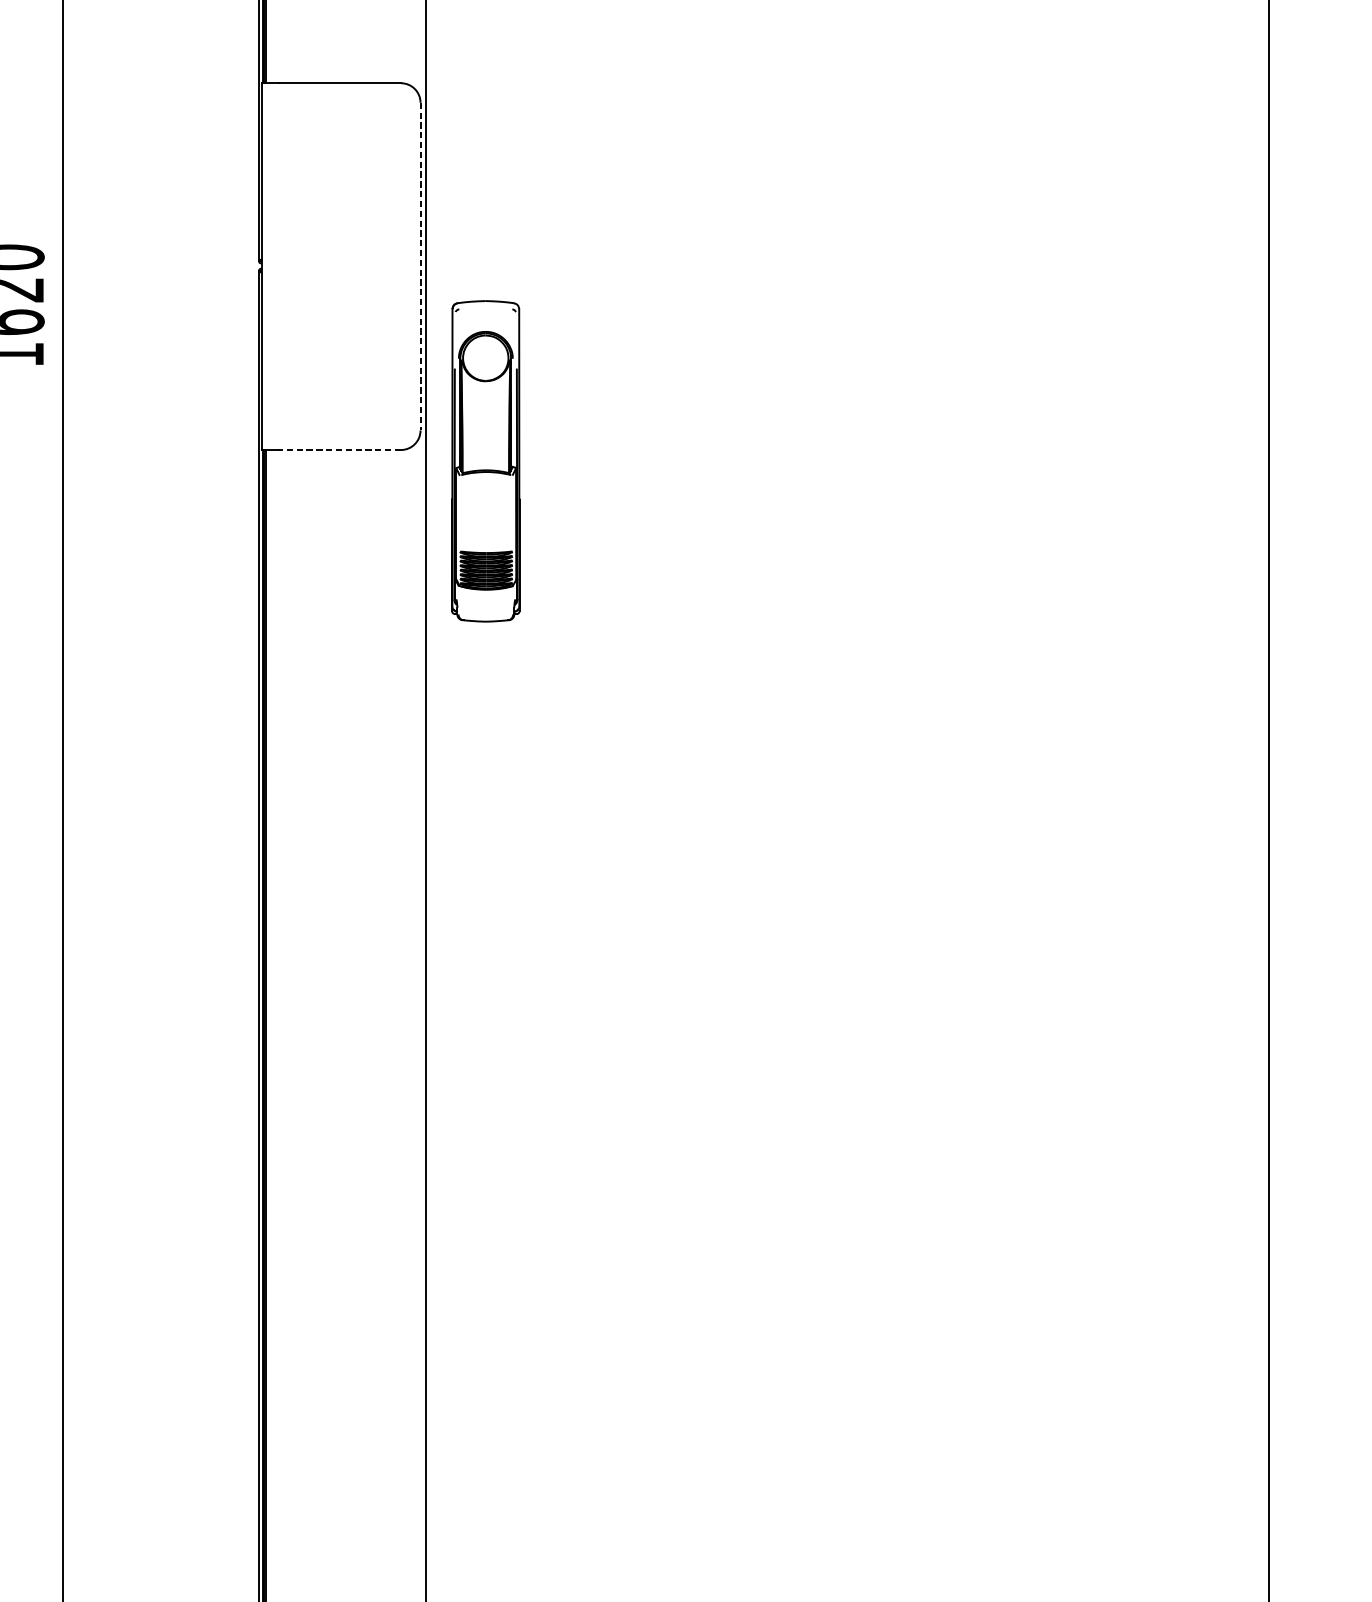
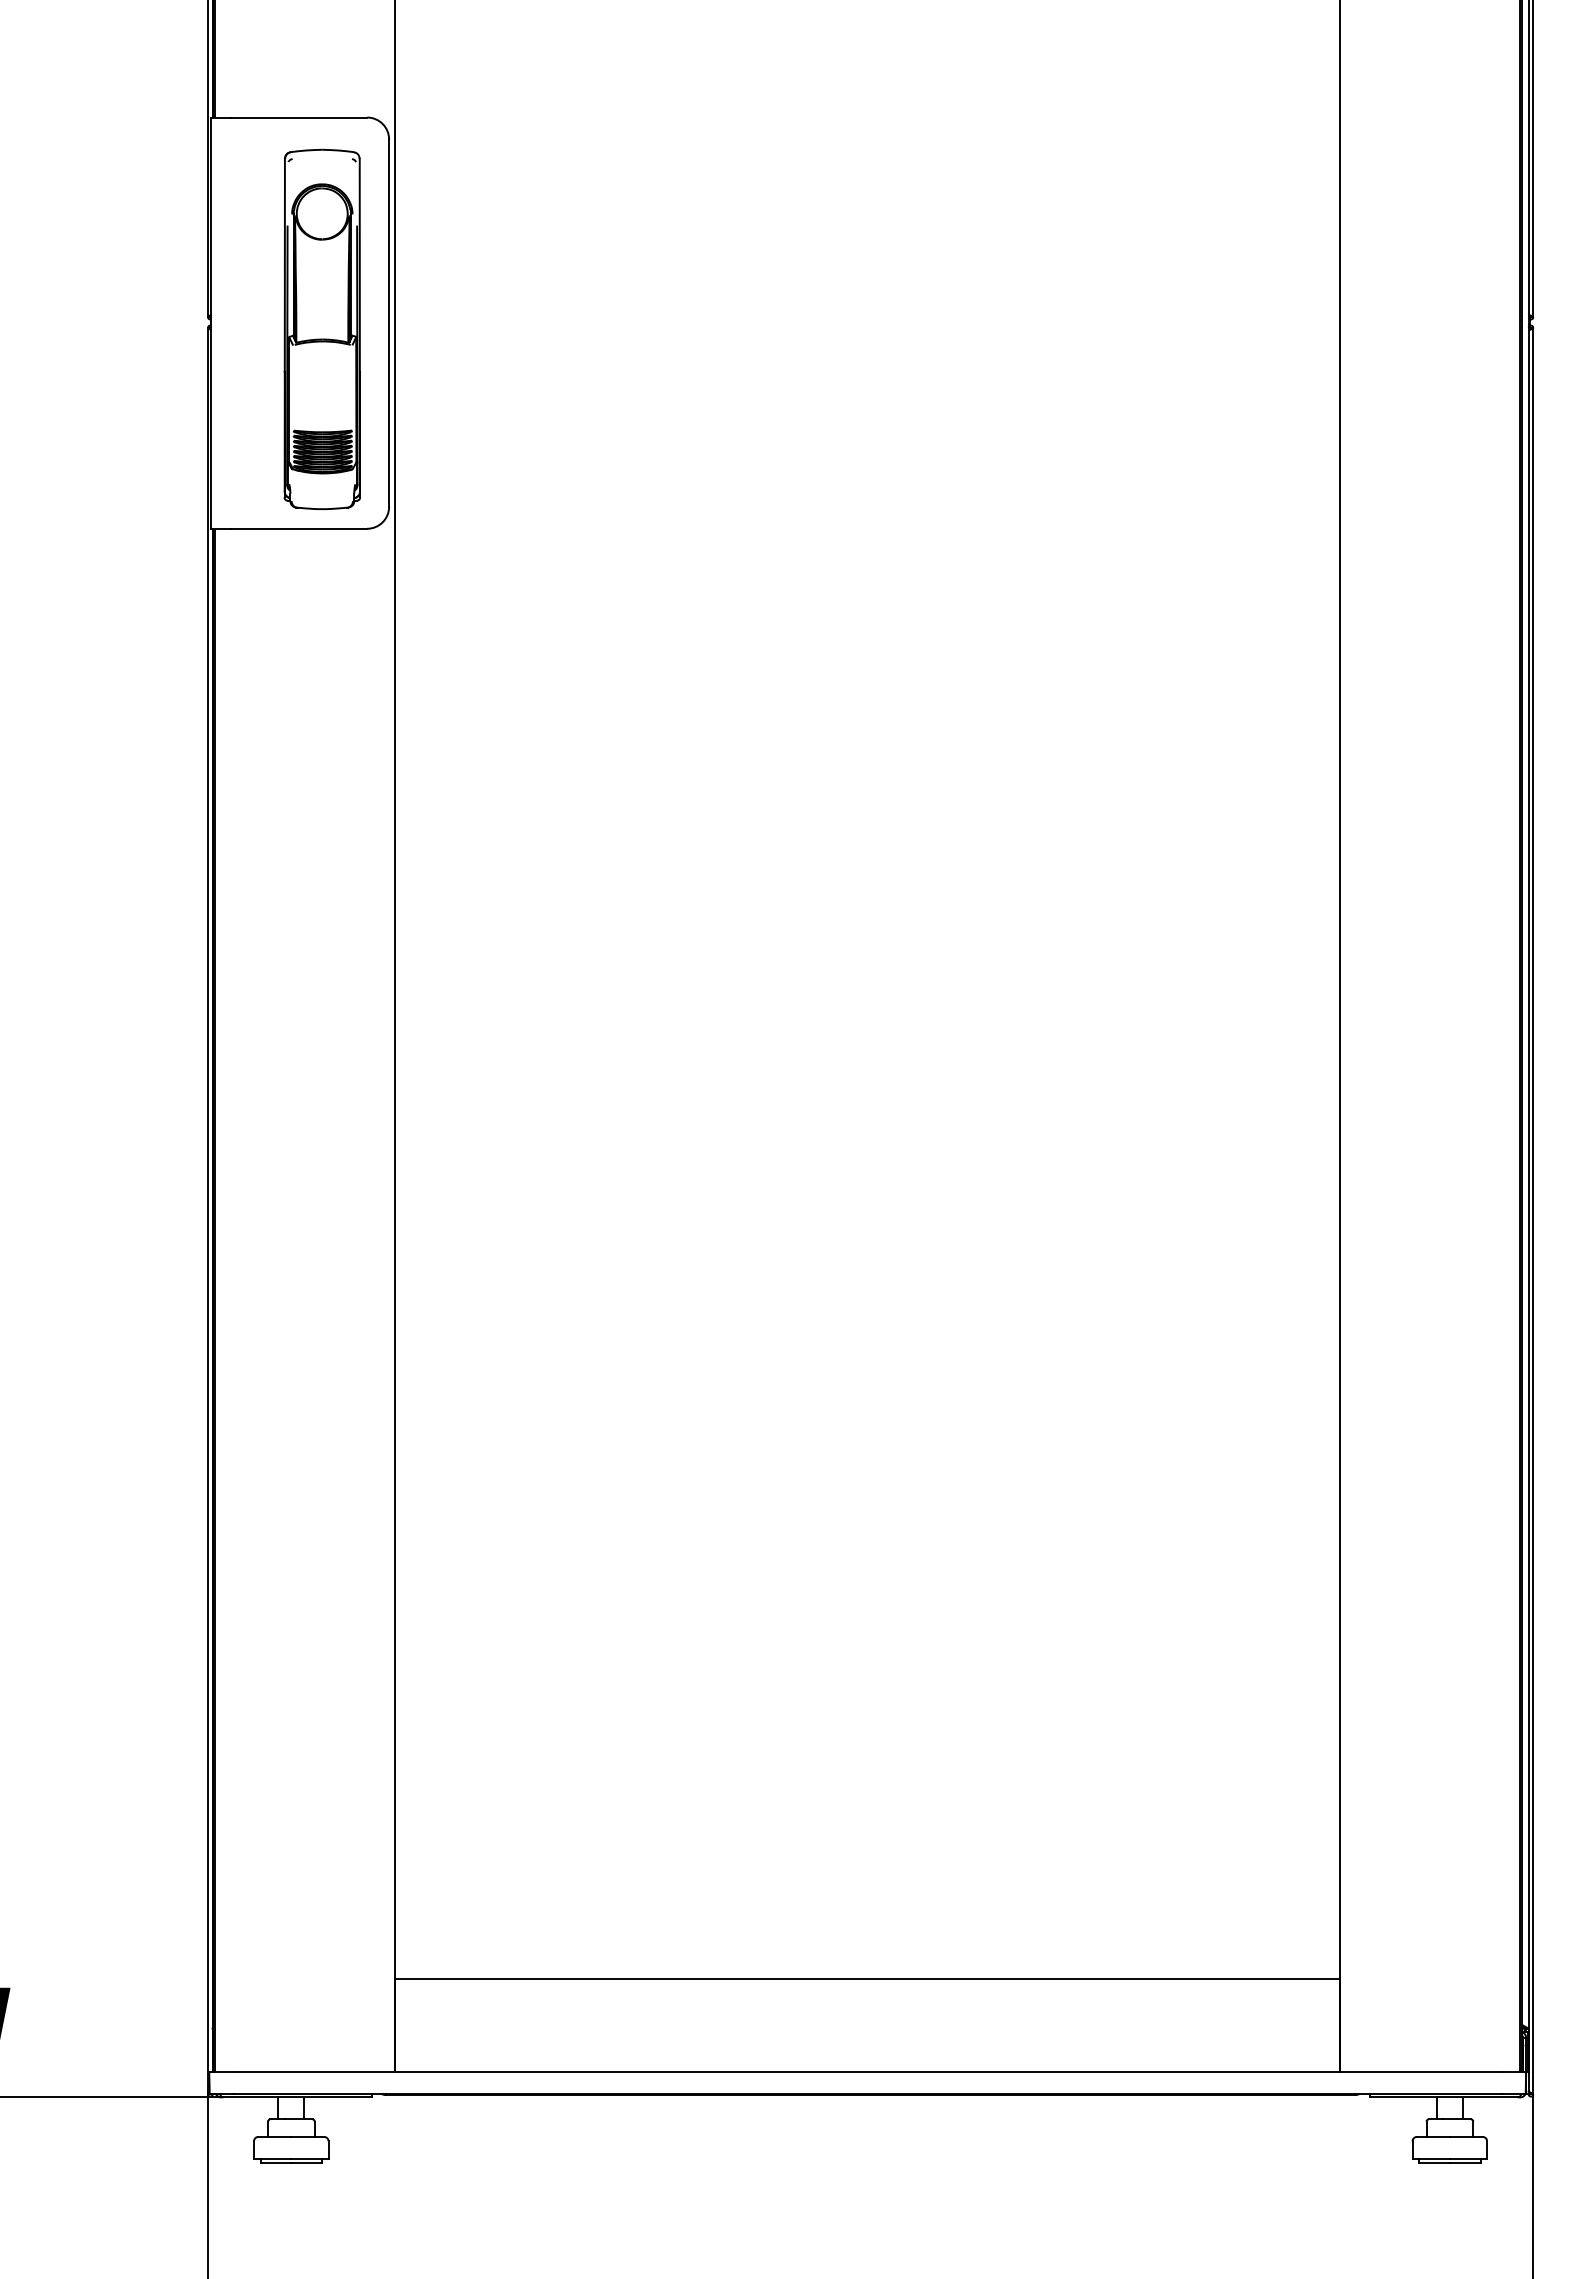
line: (420, 266) -> (389, 323), dashed -> solid
line: (339, 449) -> (298, 528), dashed -> solid
part: (485, 461) -> (321, 329), moved

